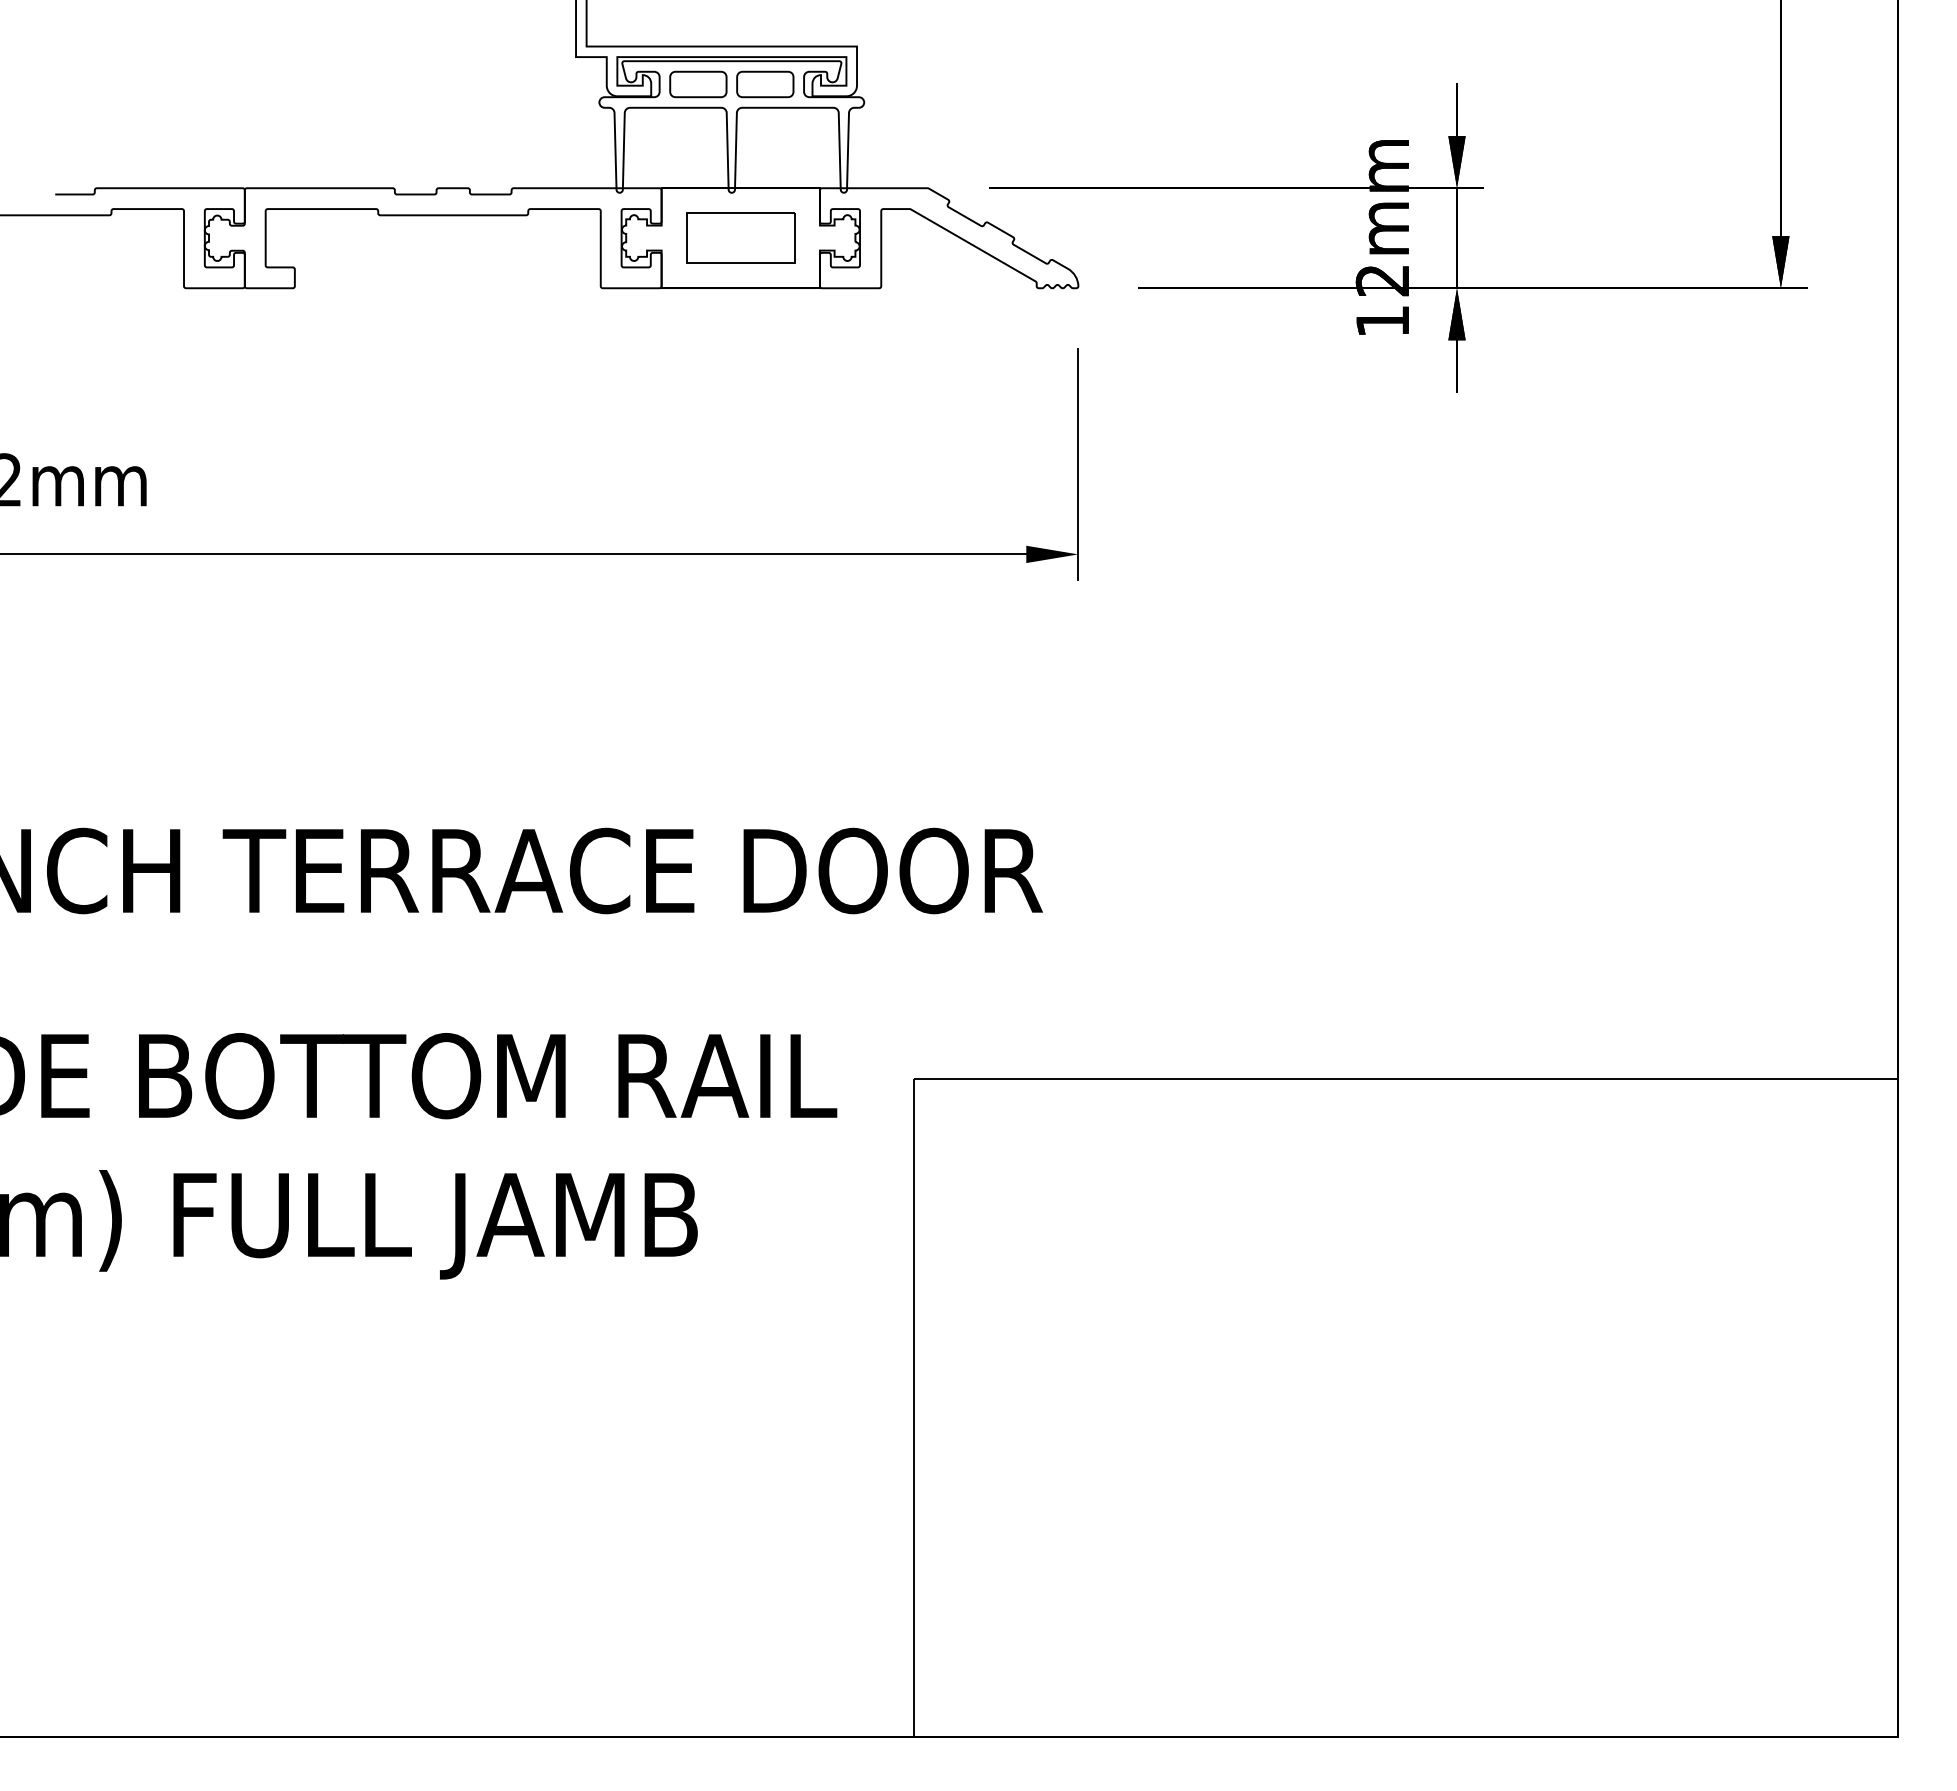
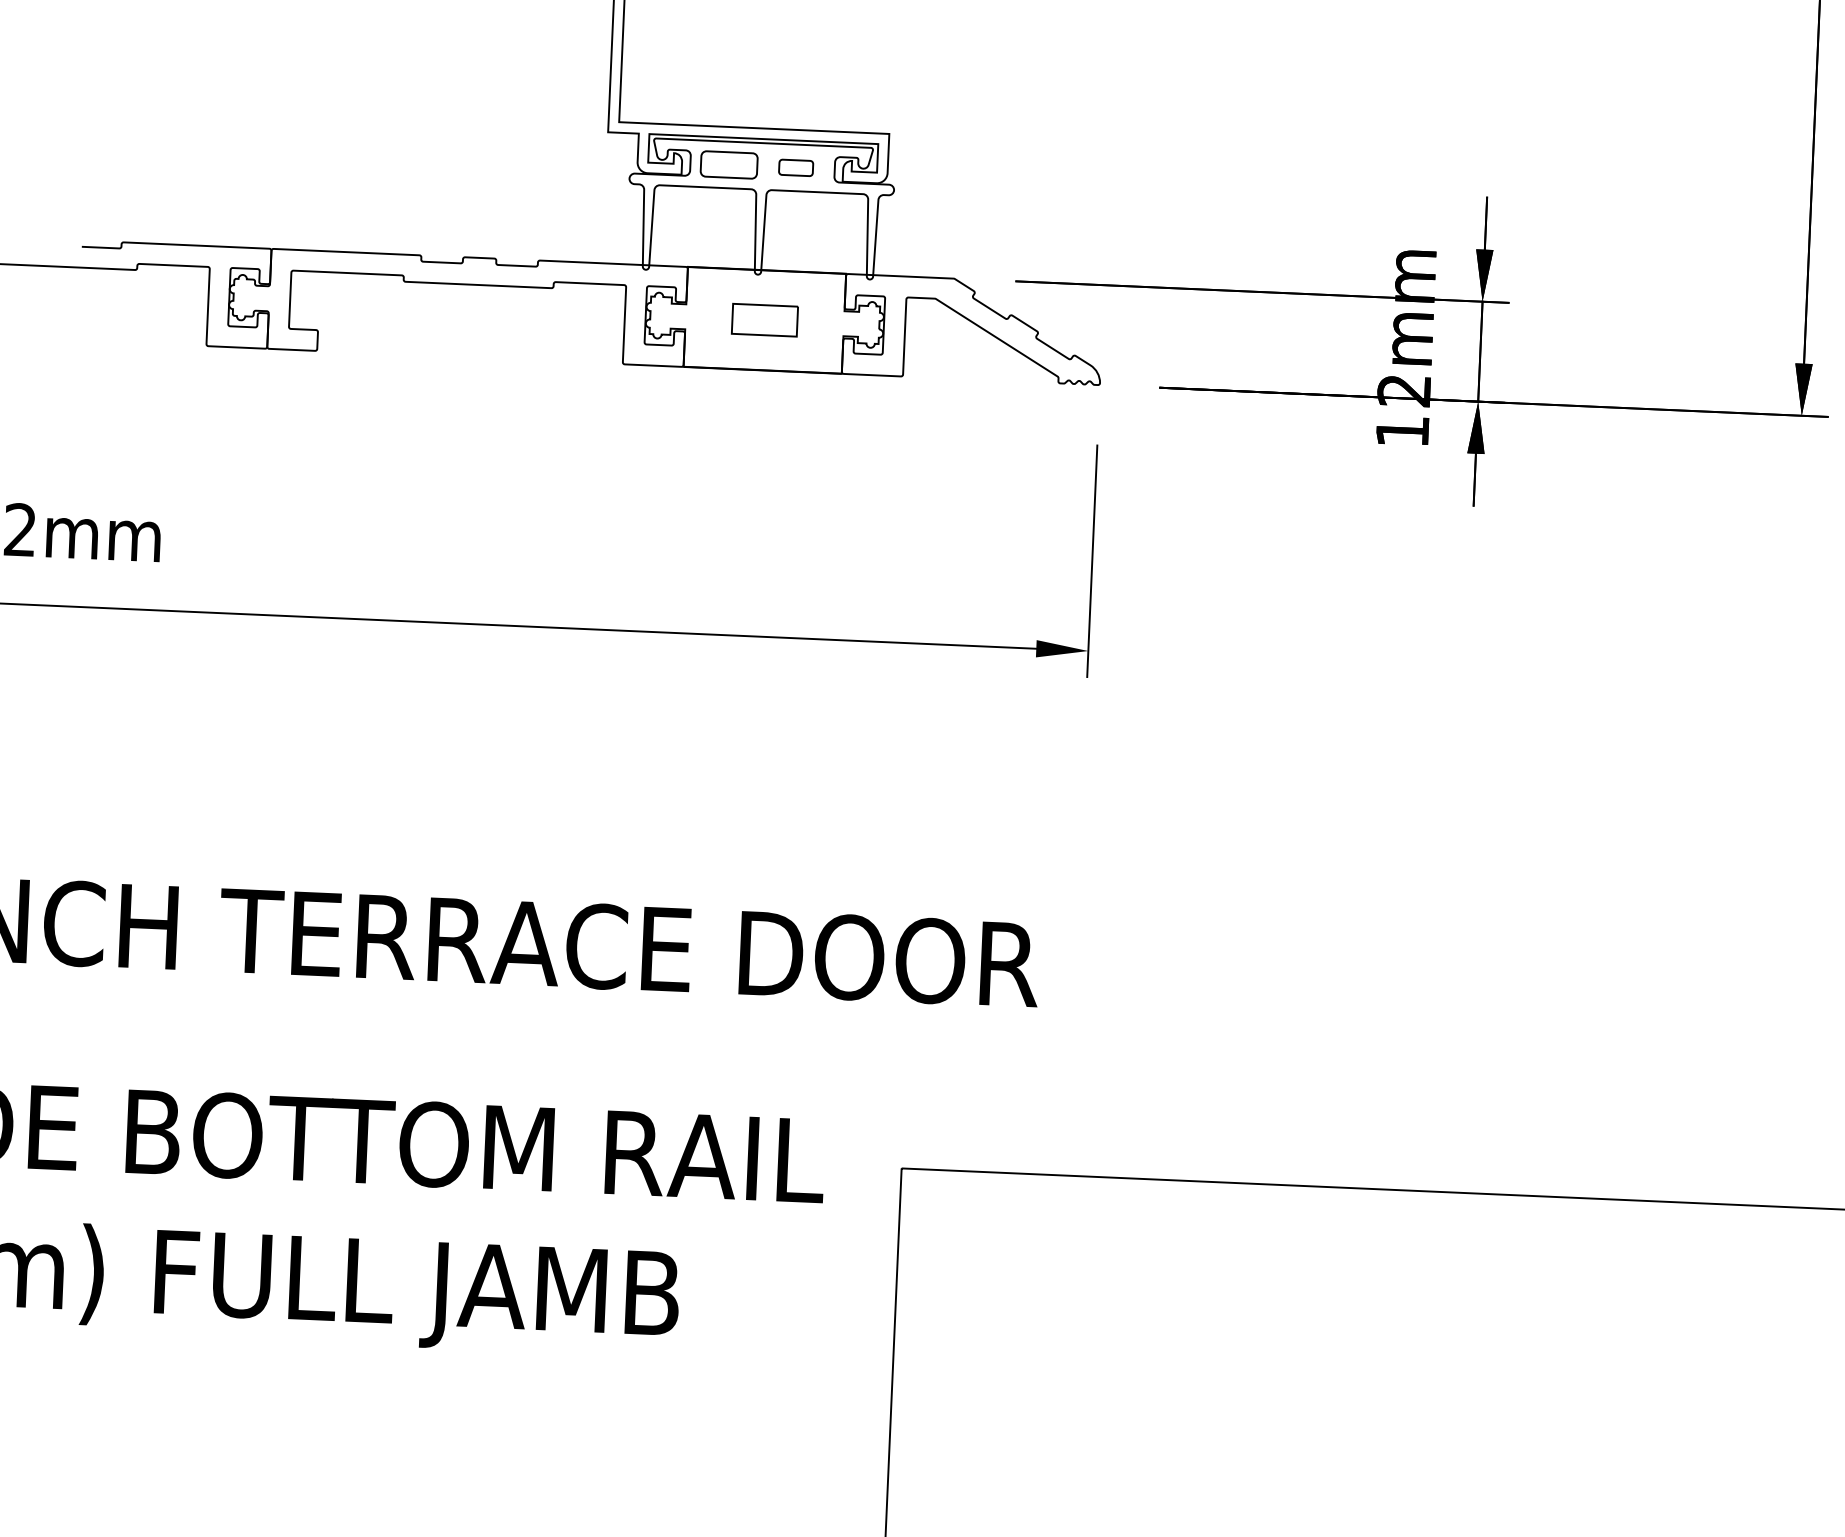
part: (765, 84) -> (796, 167), size x0.6
part: (740, 237) -> (764, 319), size x0.6

